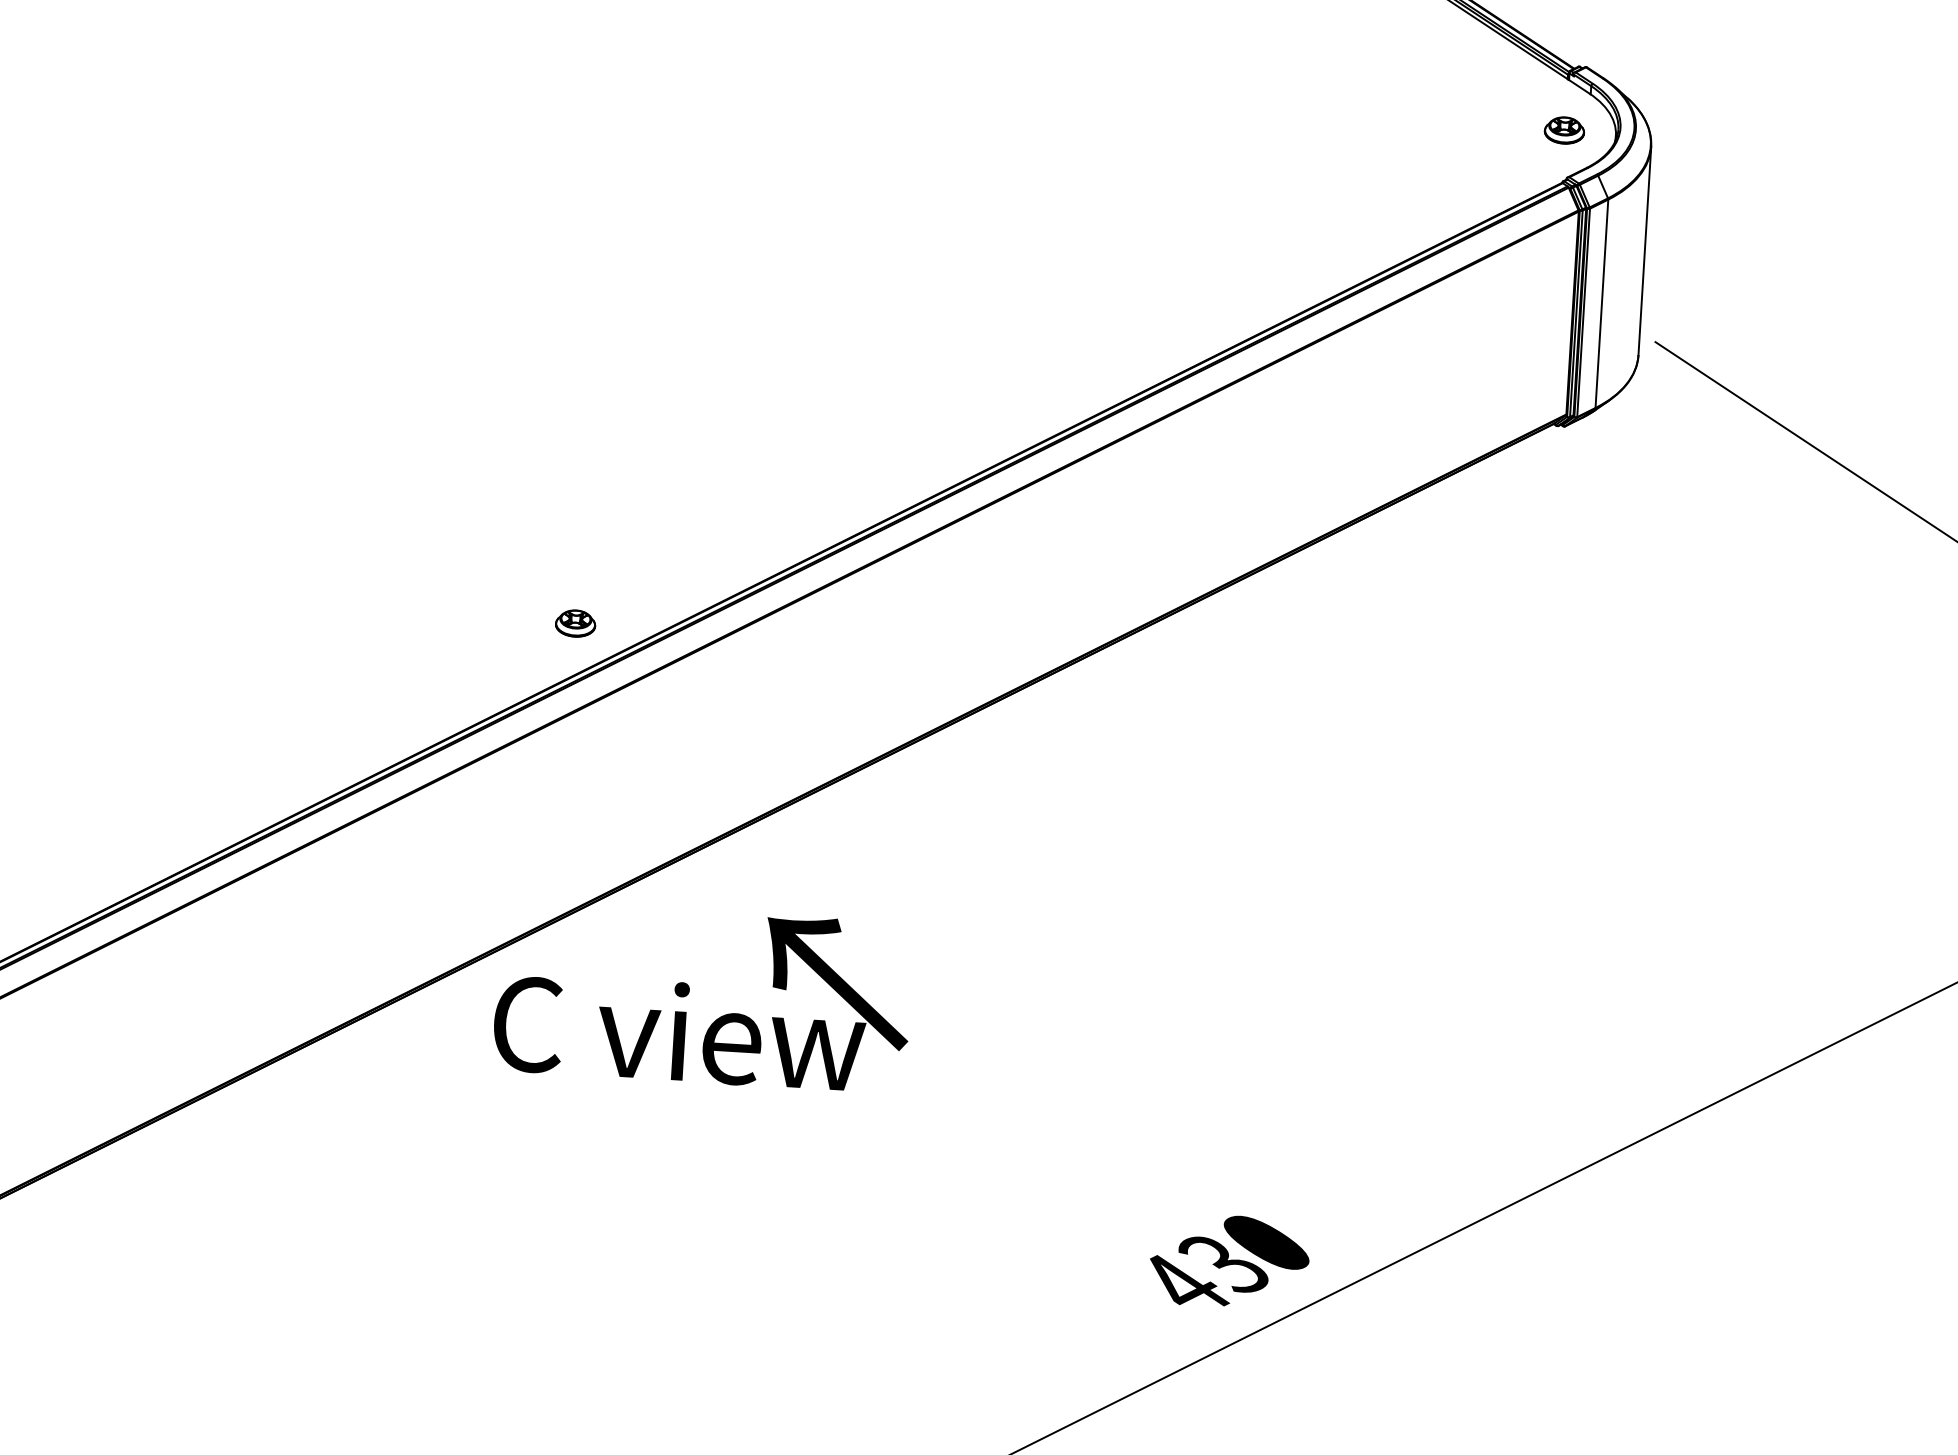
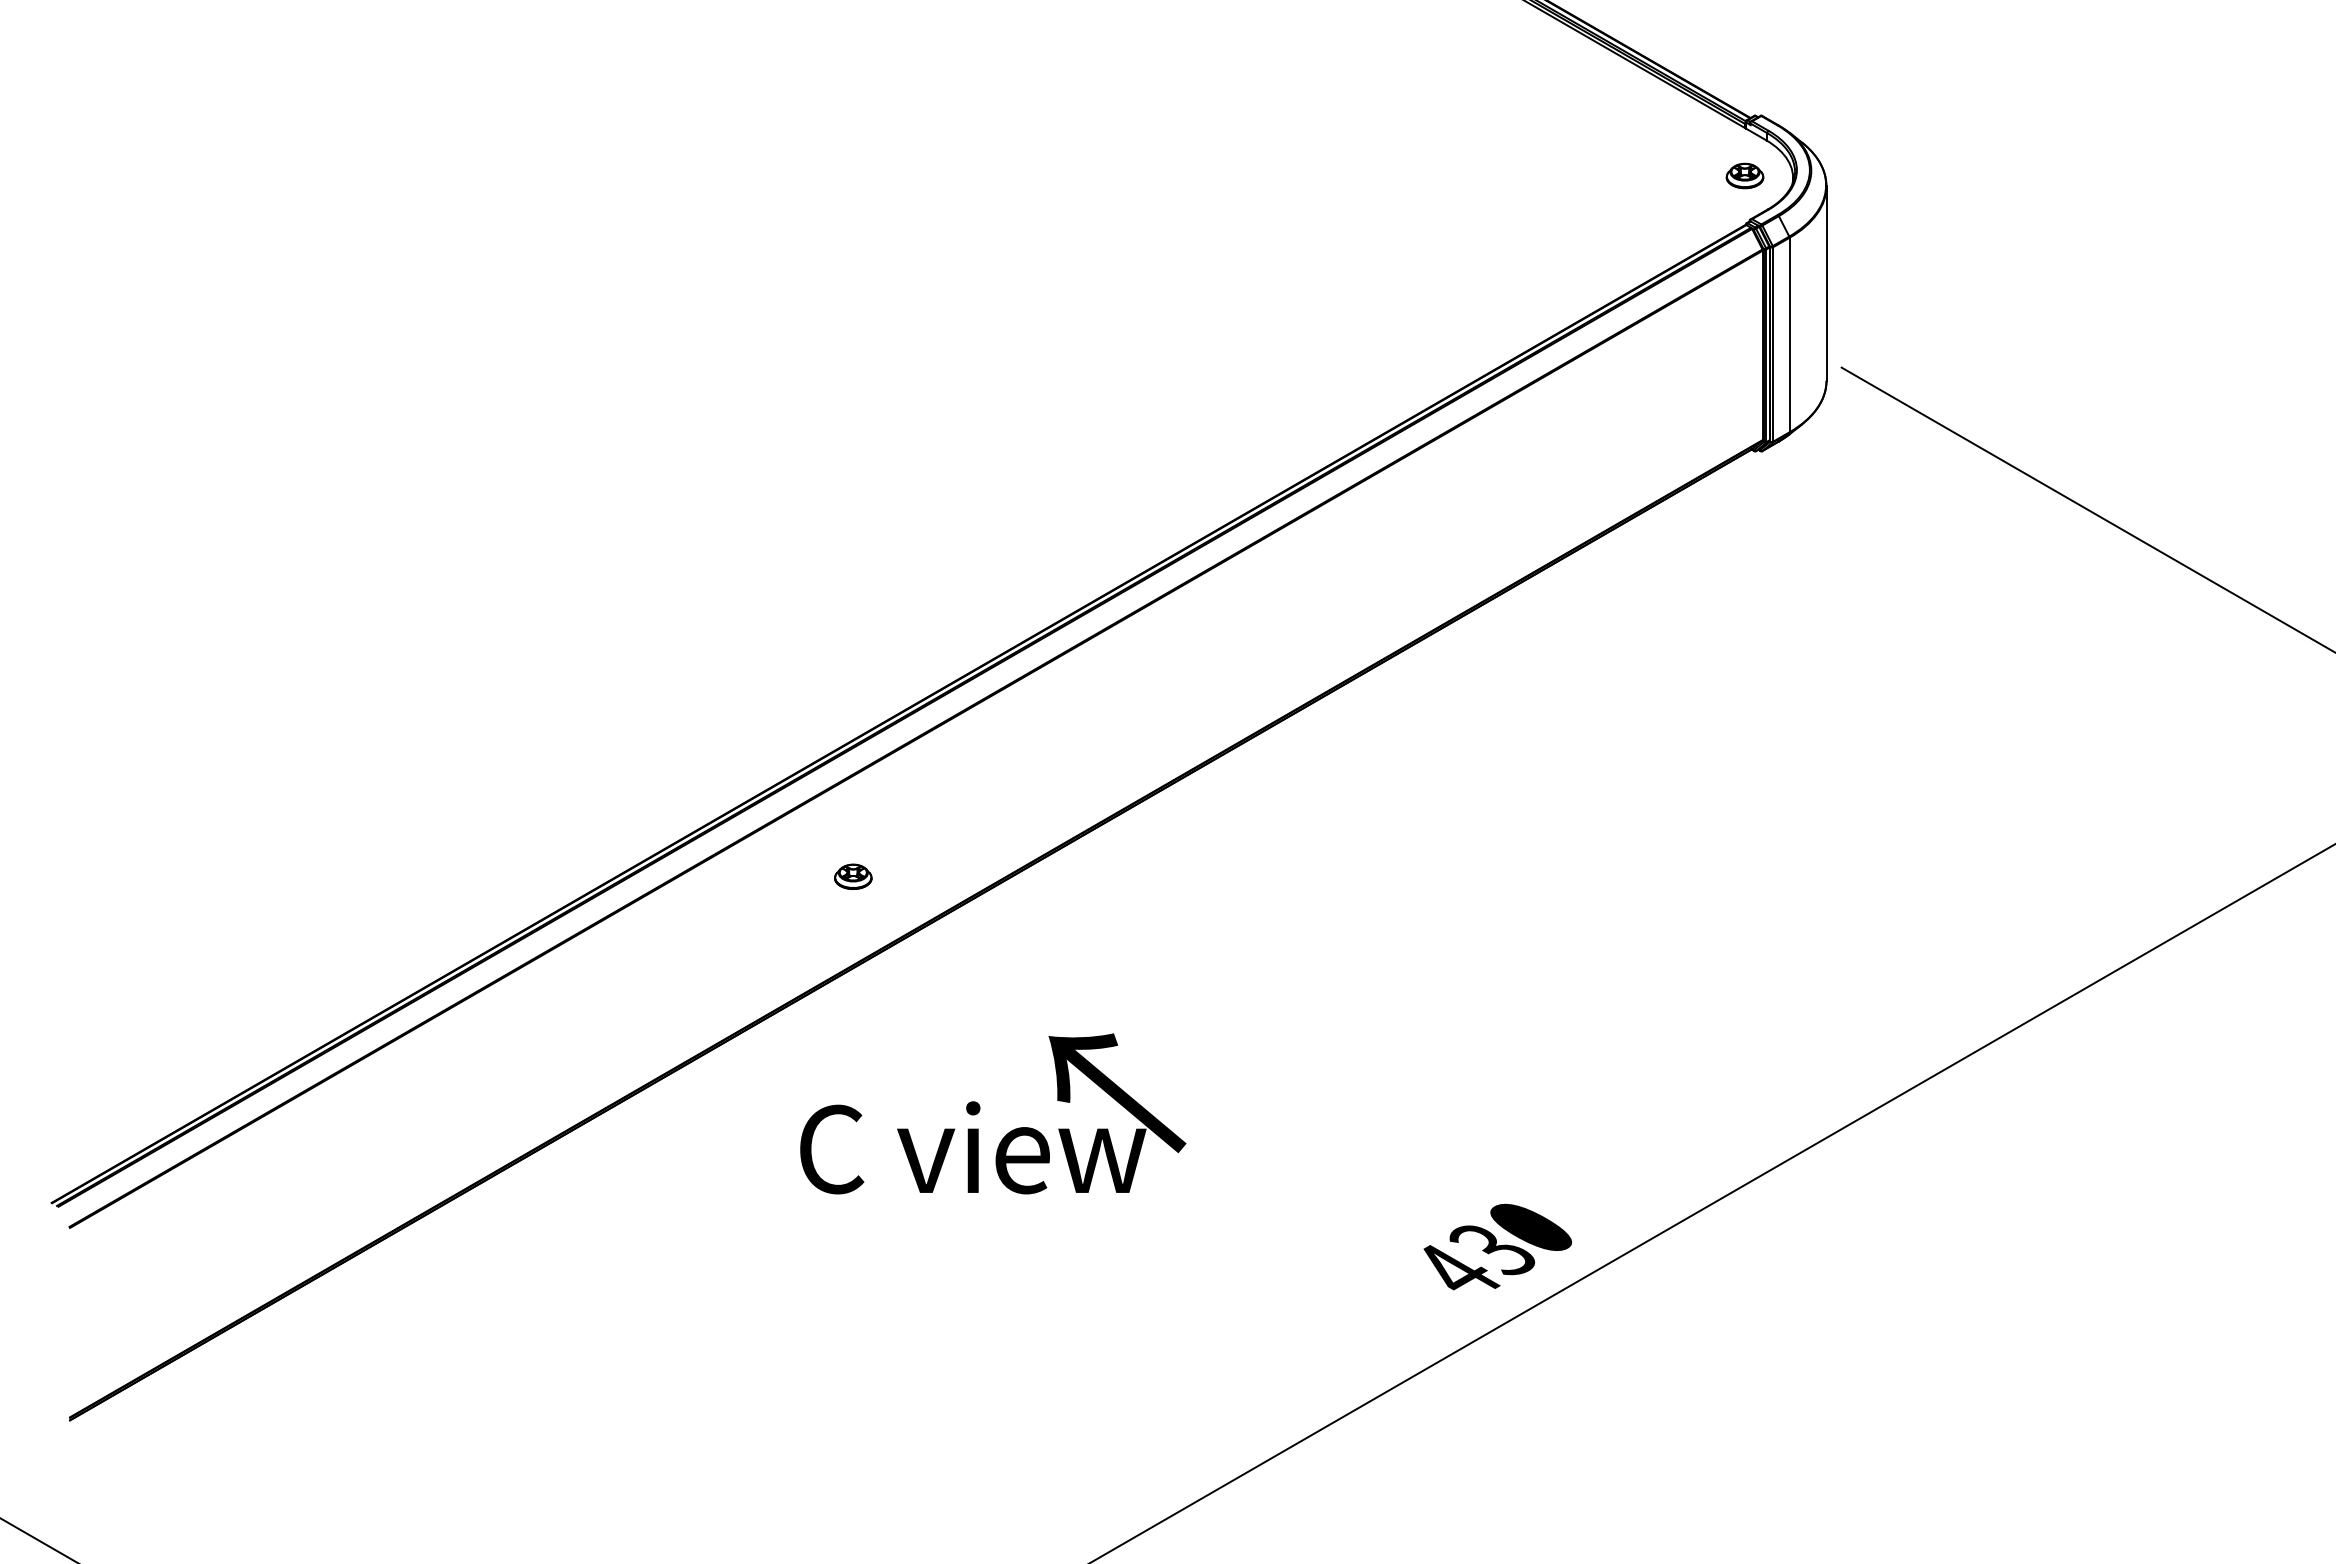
part: (575, 623) -> (853, 876), moved
text: (703, 996) -> (993, 1113), moved

